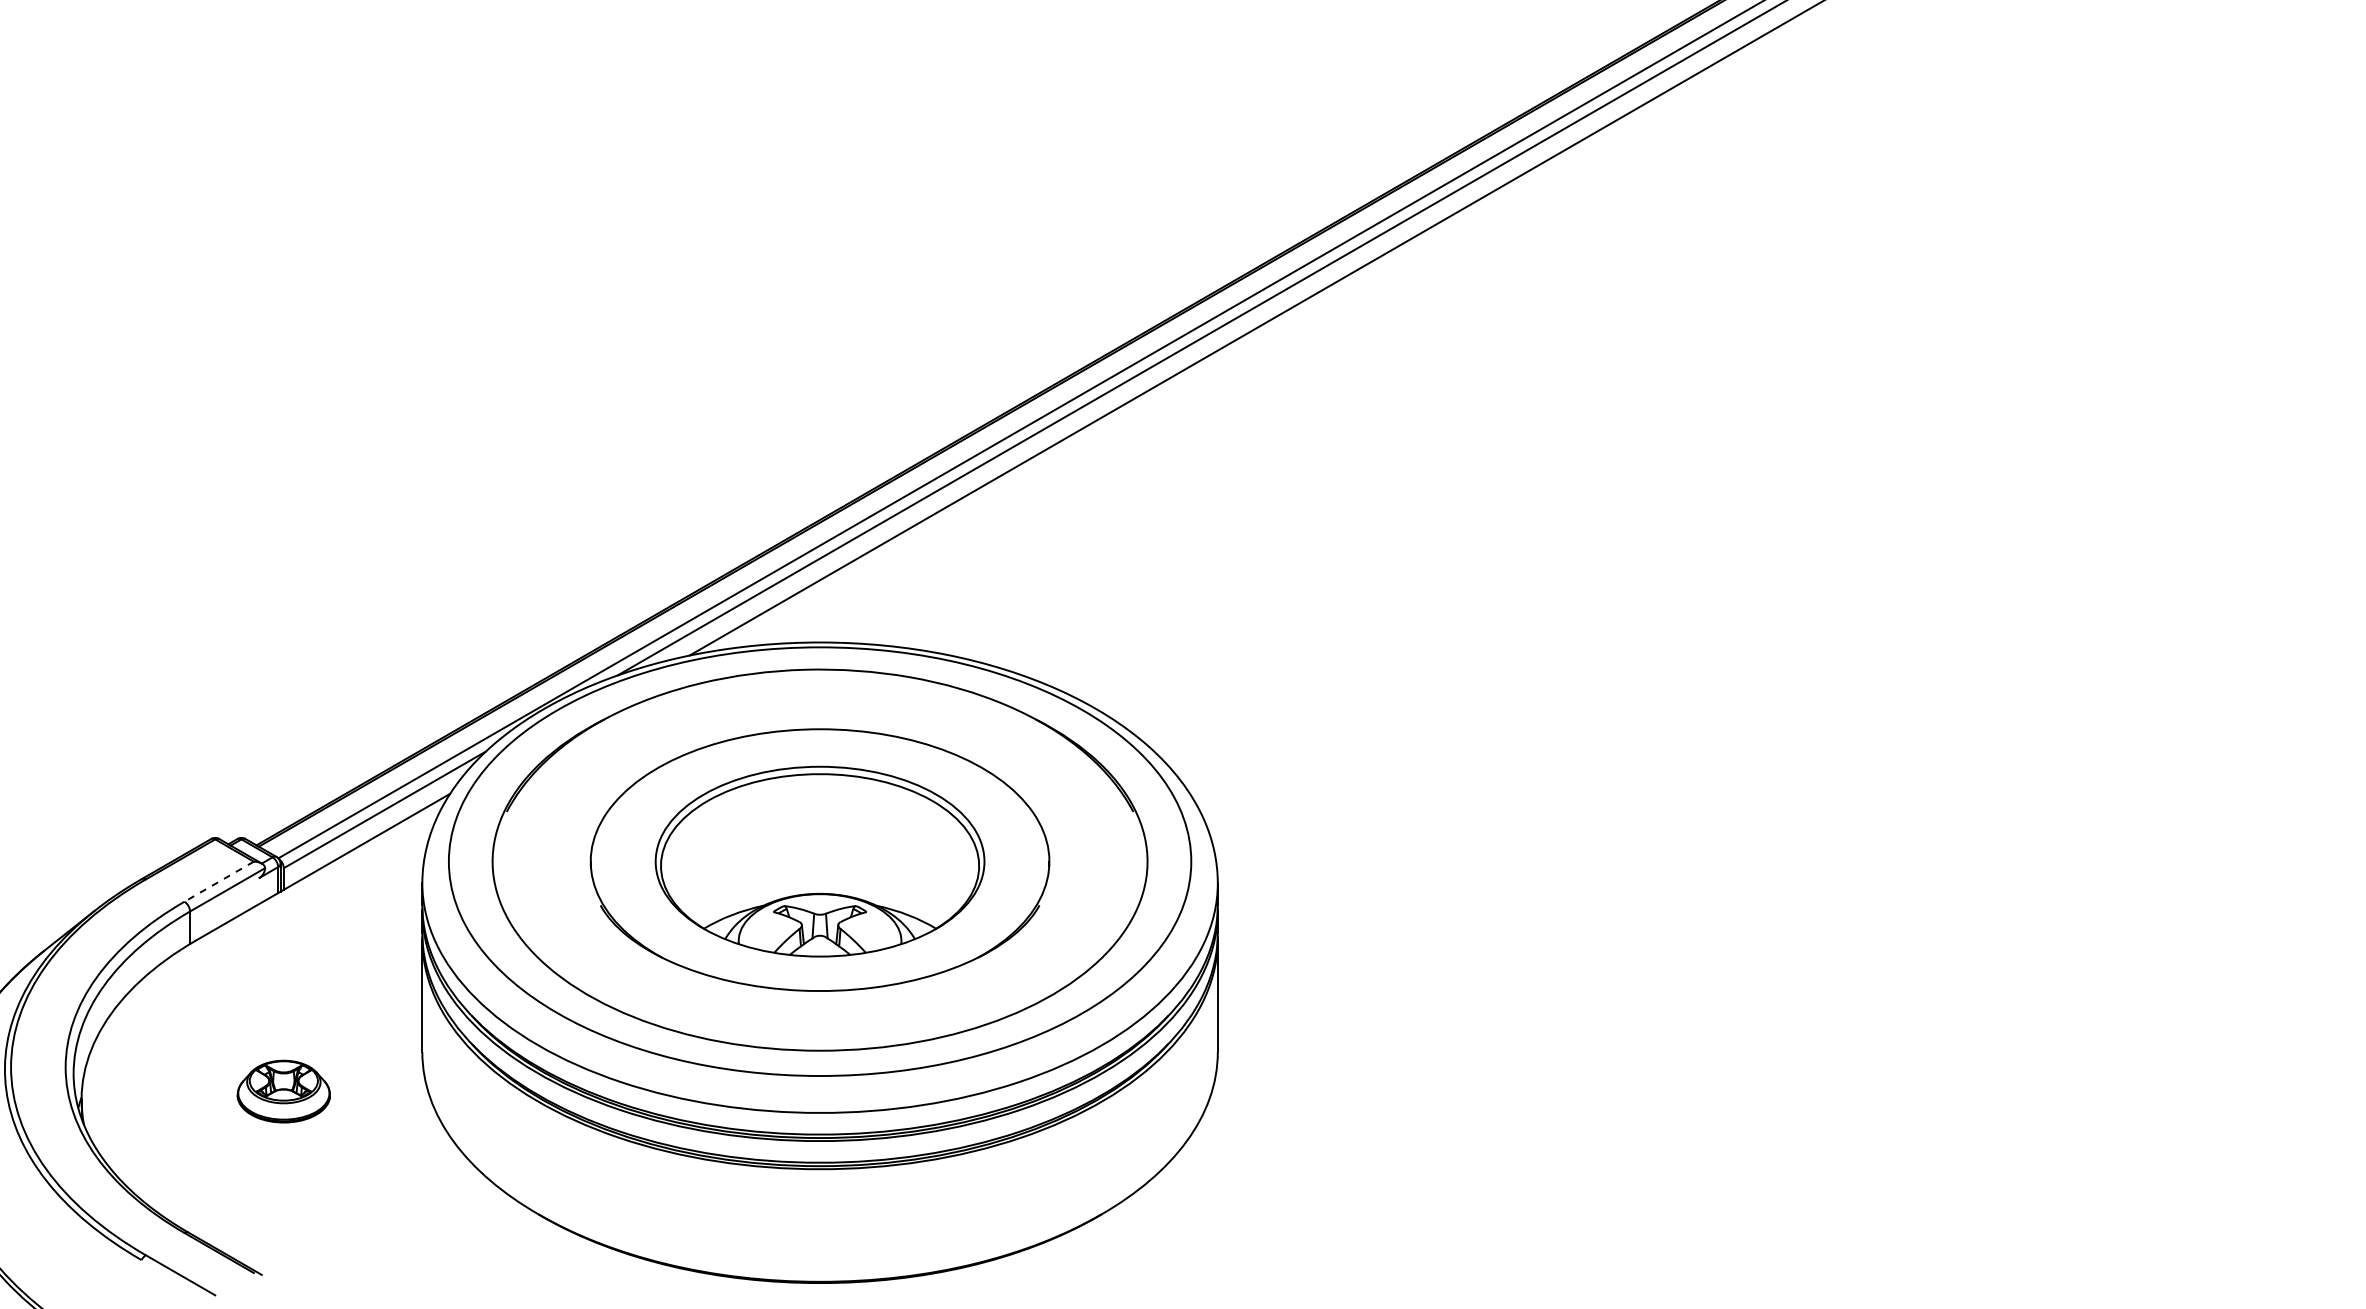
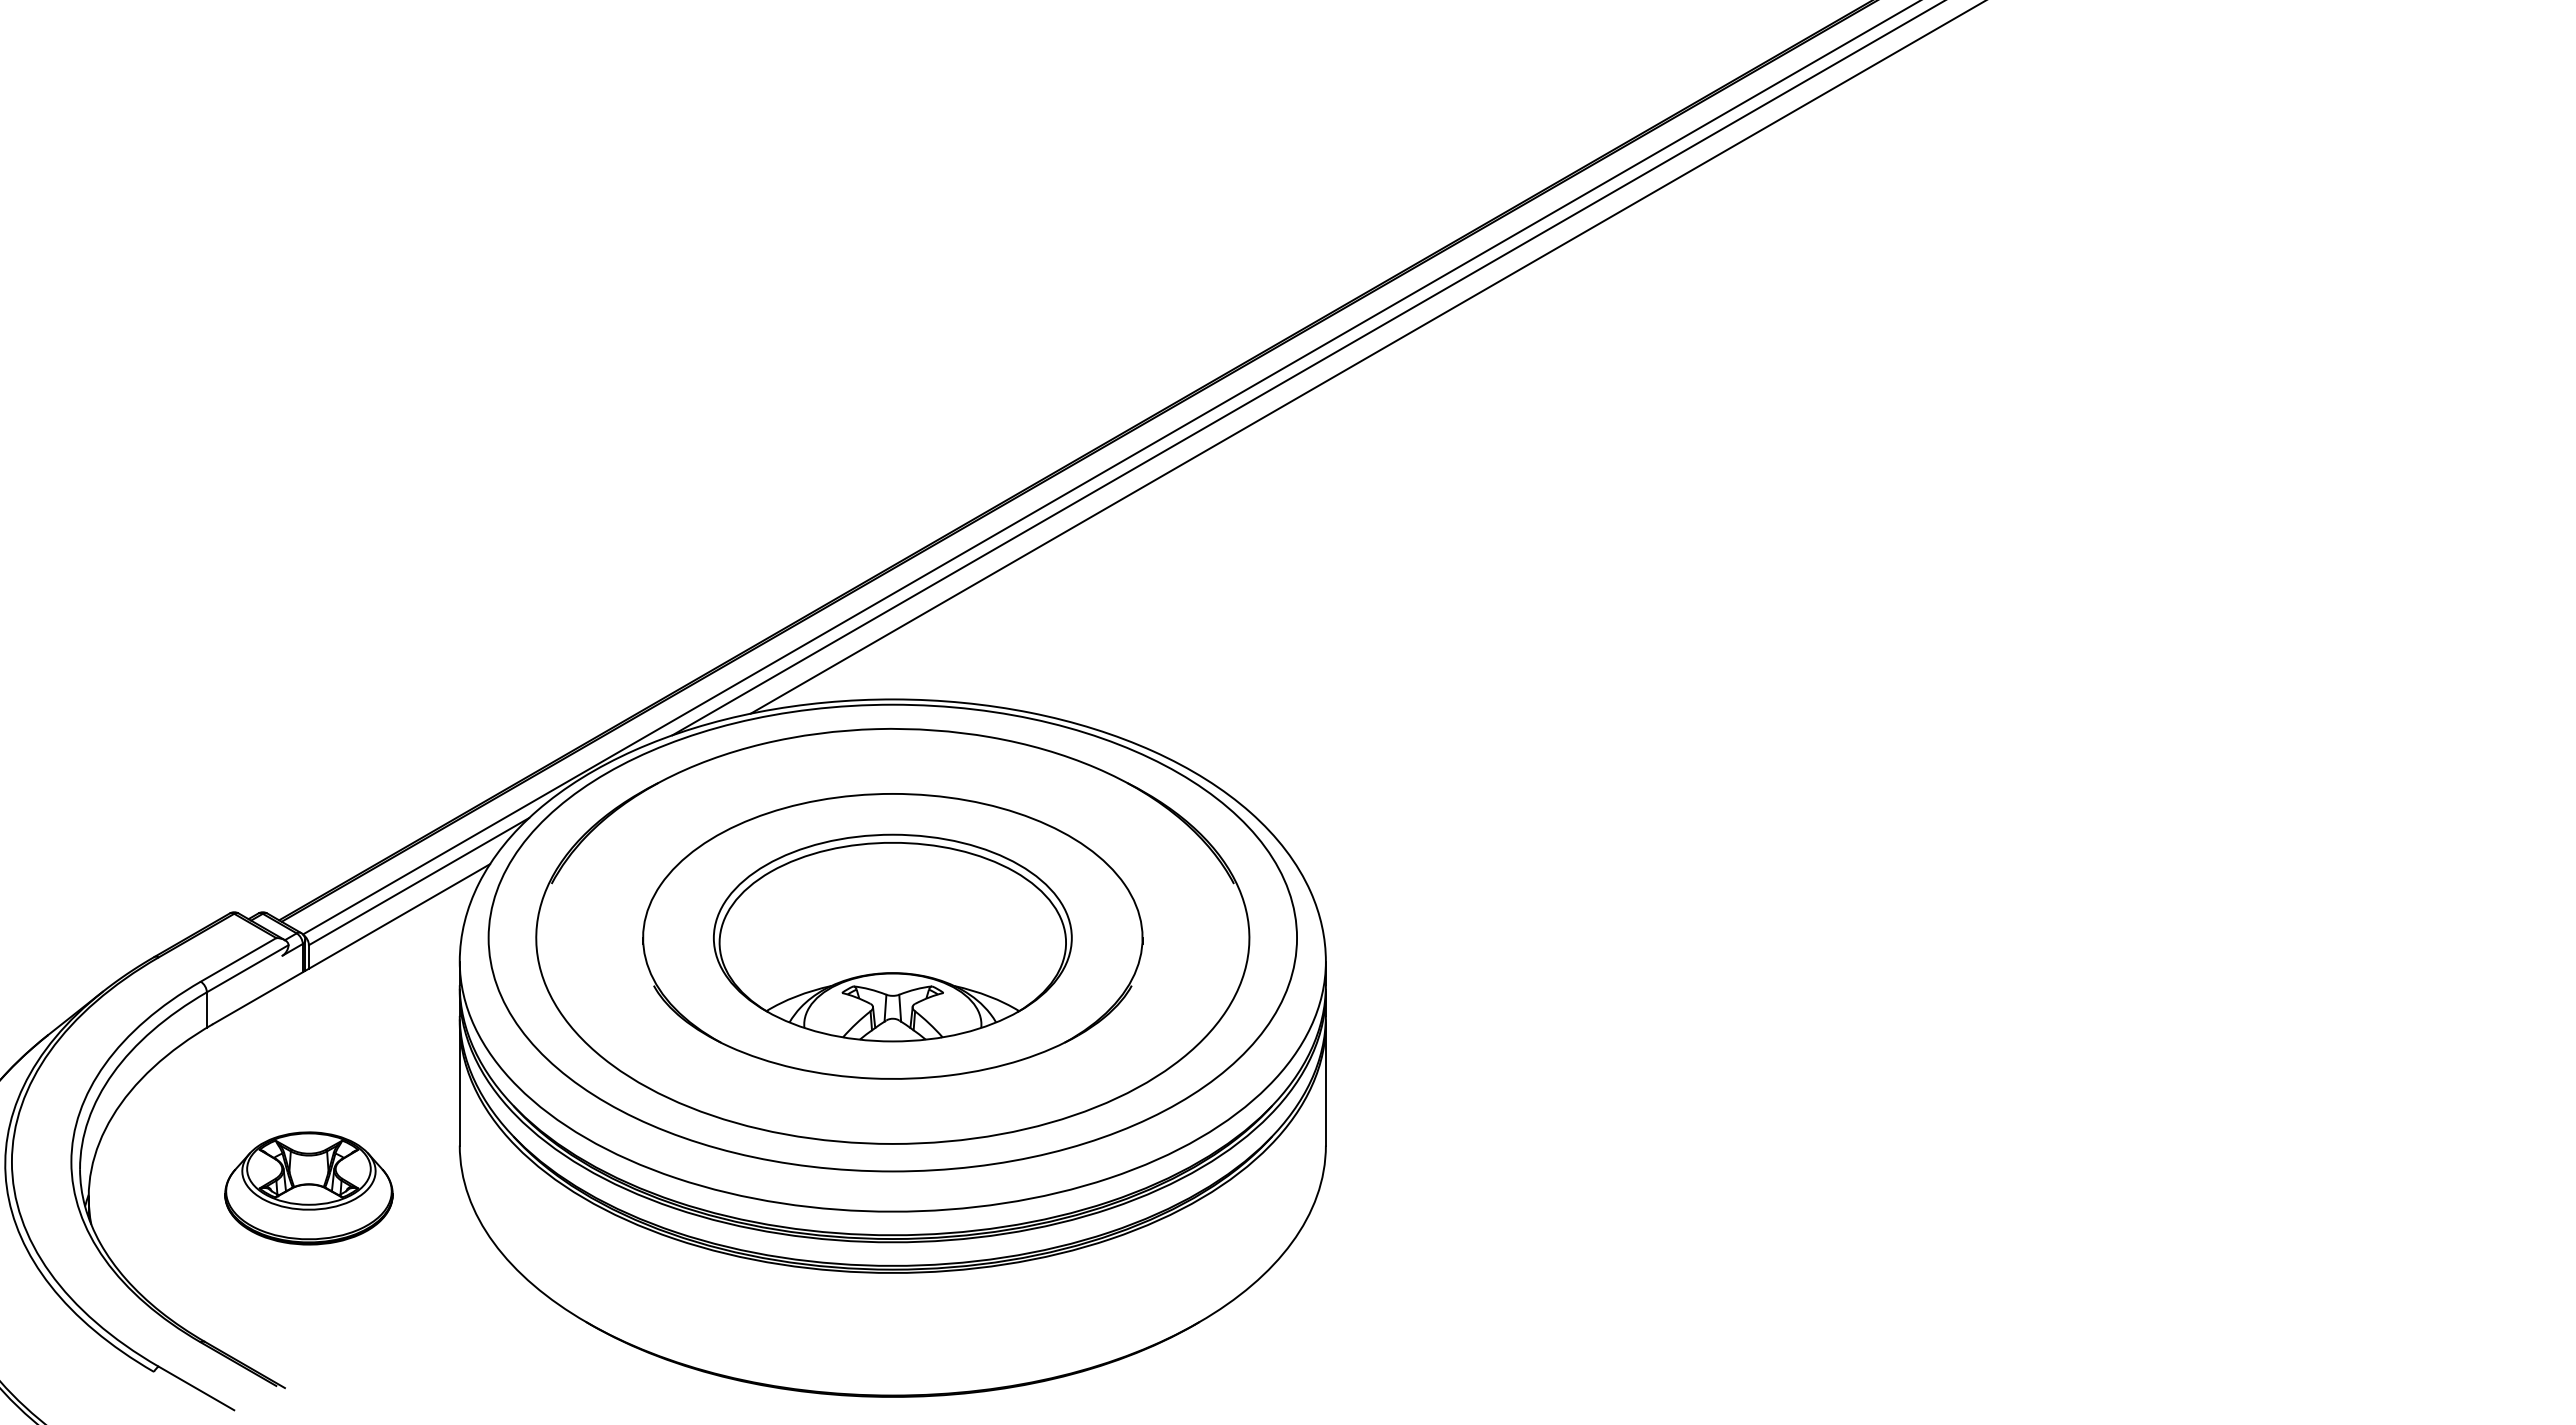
line: (219, 881) -> (238, 959), dashed -> solid
part: (283, 1091) -> (308, 1188), size x1.67

